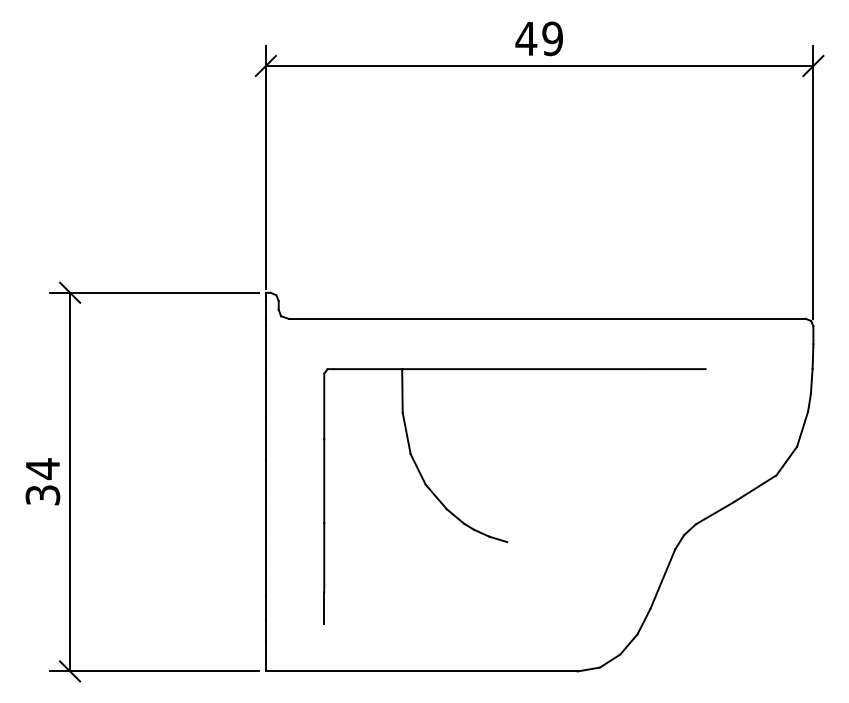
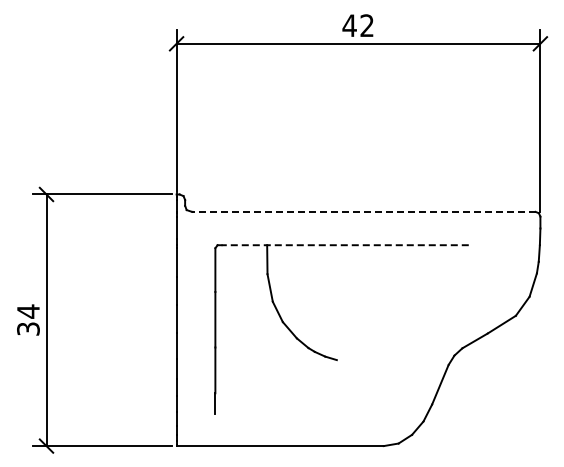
text: (551, 38) -> (366, 25), 49 -> 42
line: (547, 318) -> (363, 211), solid -> dashed
line: (520, 369) -> (345, 245), solid -> dashed

